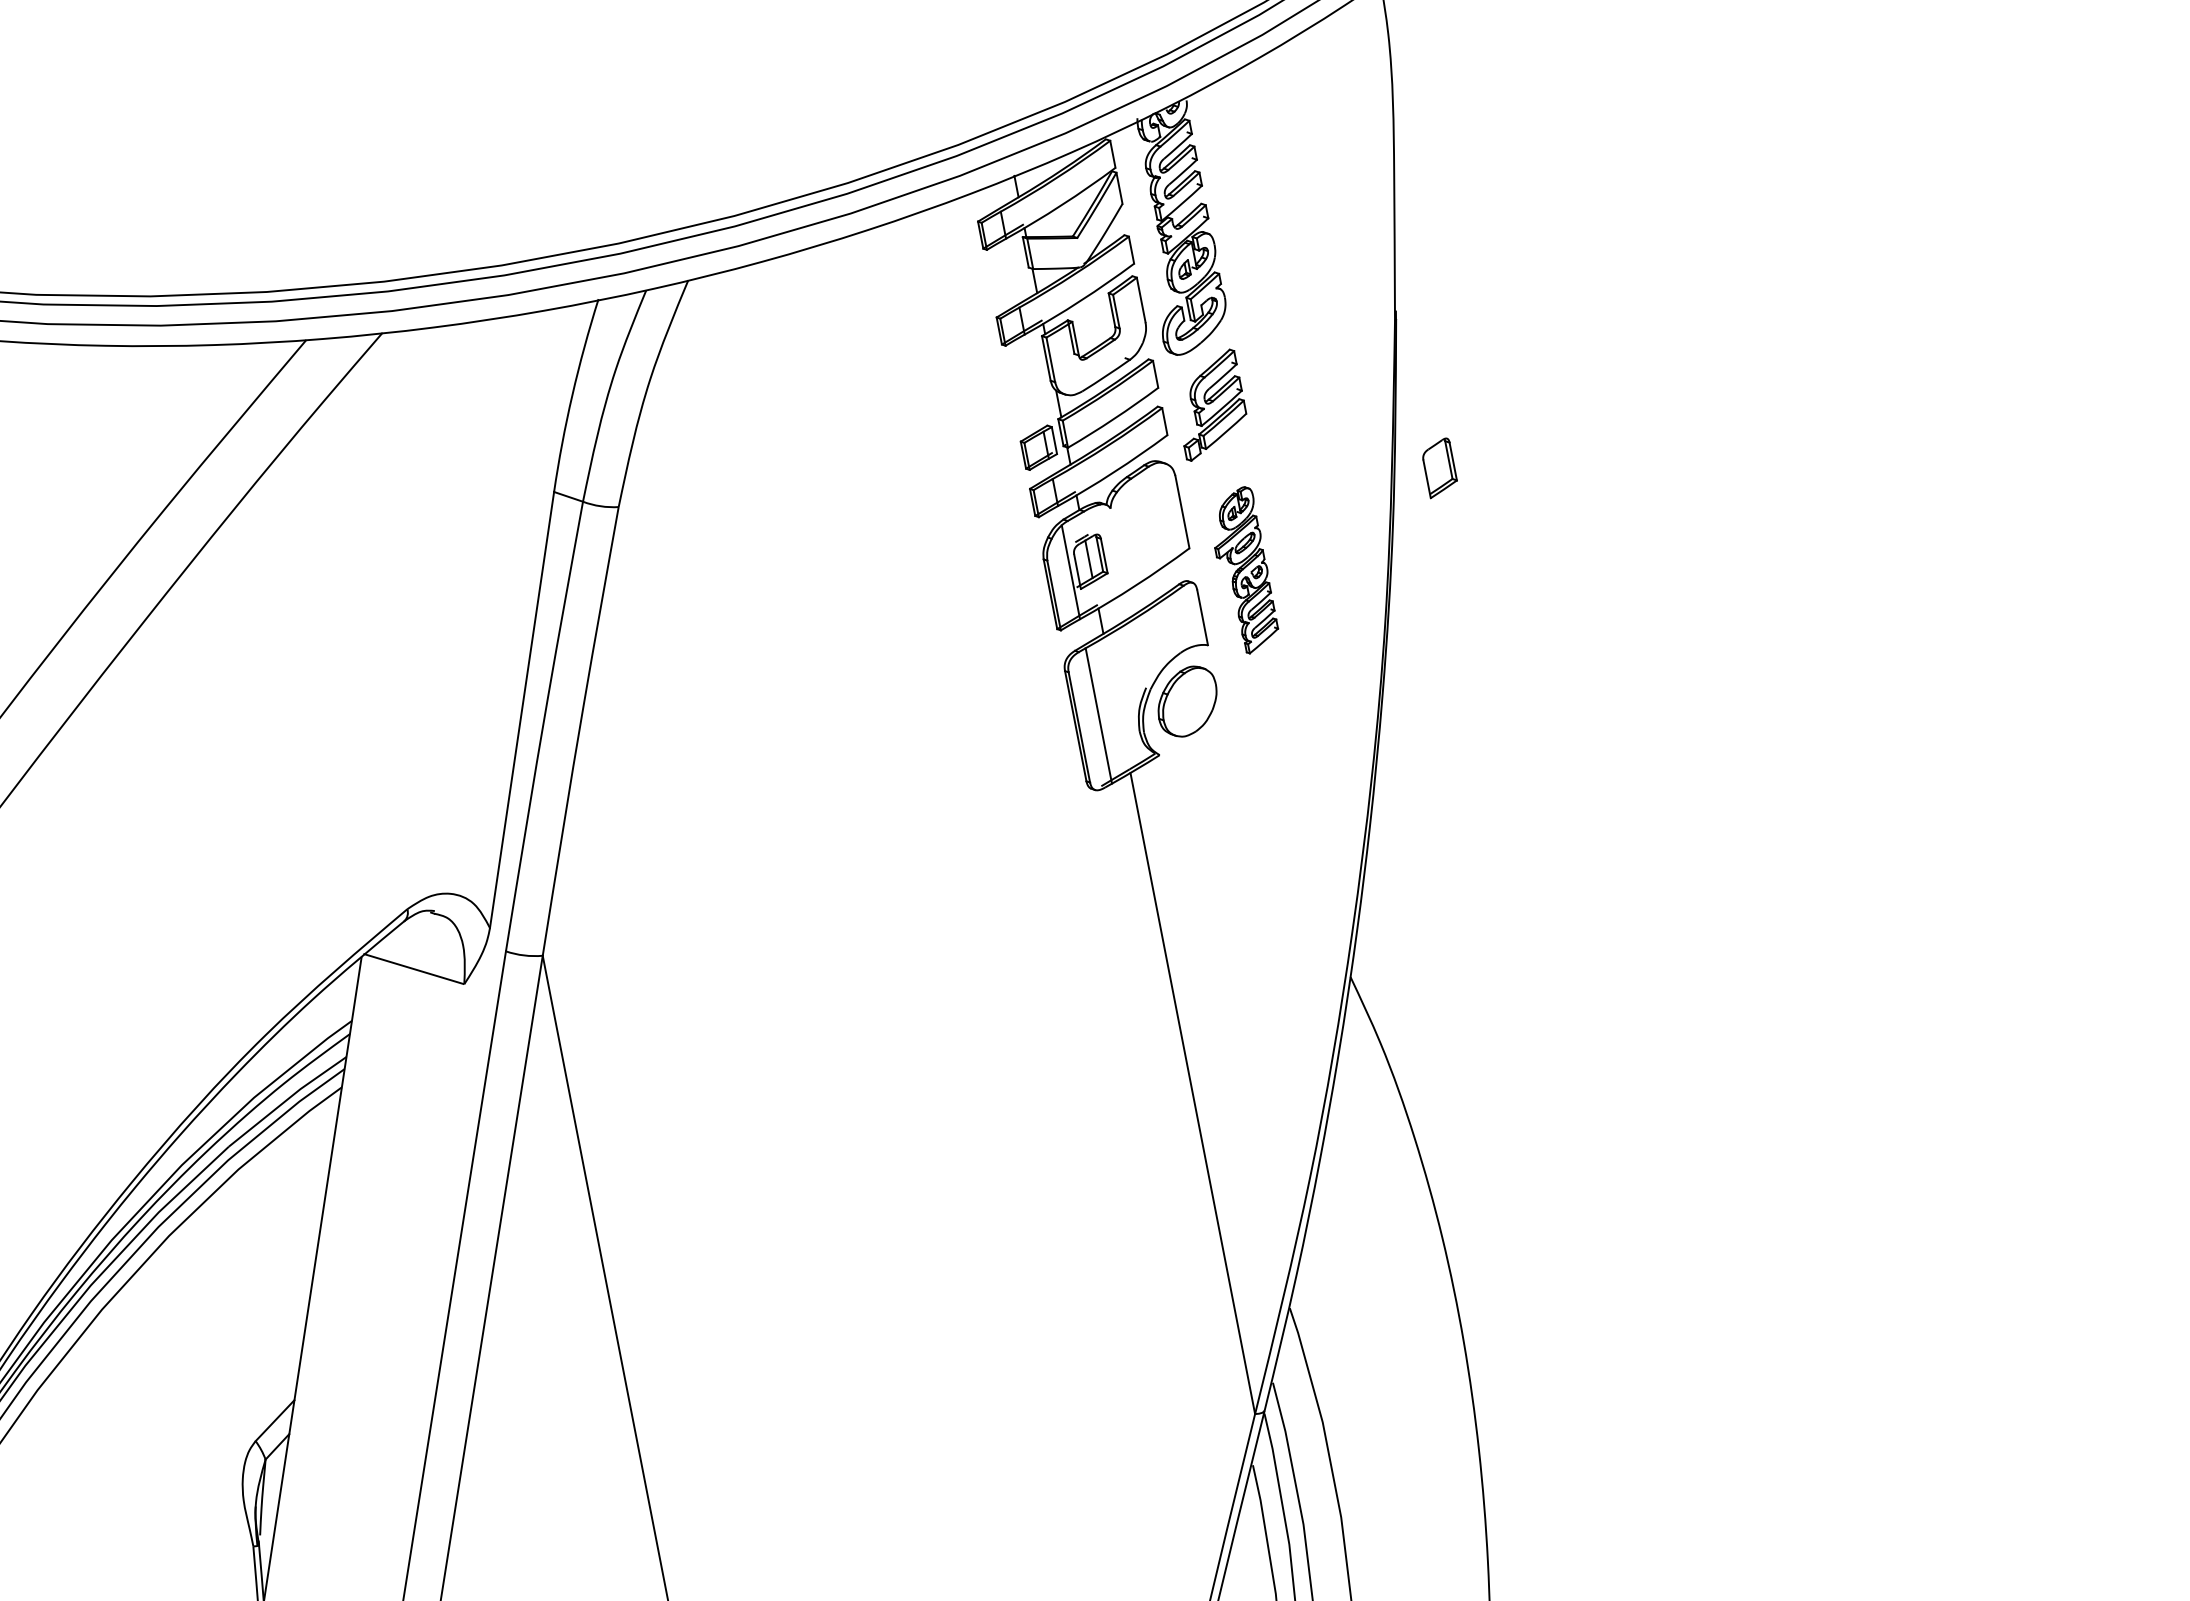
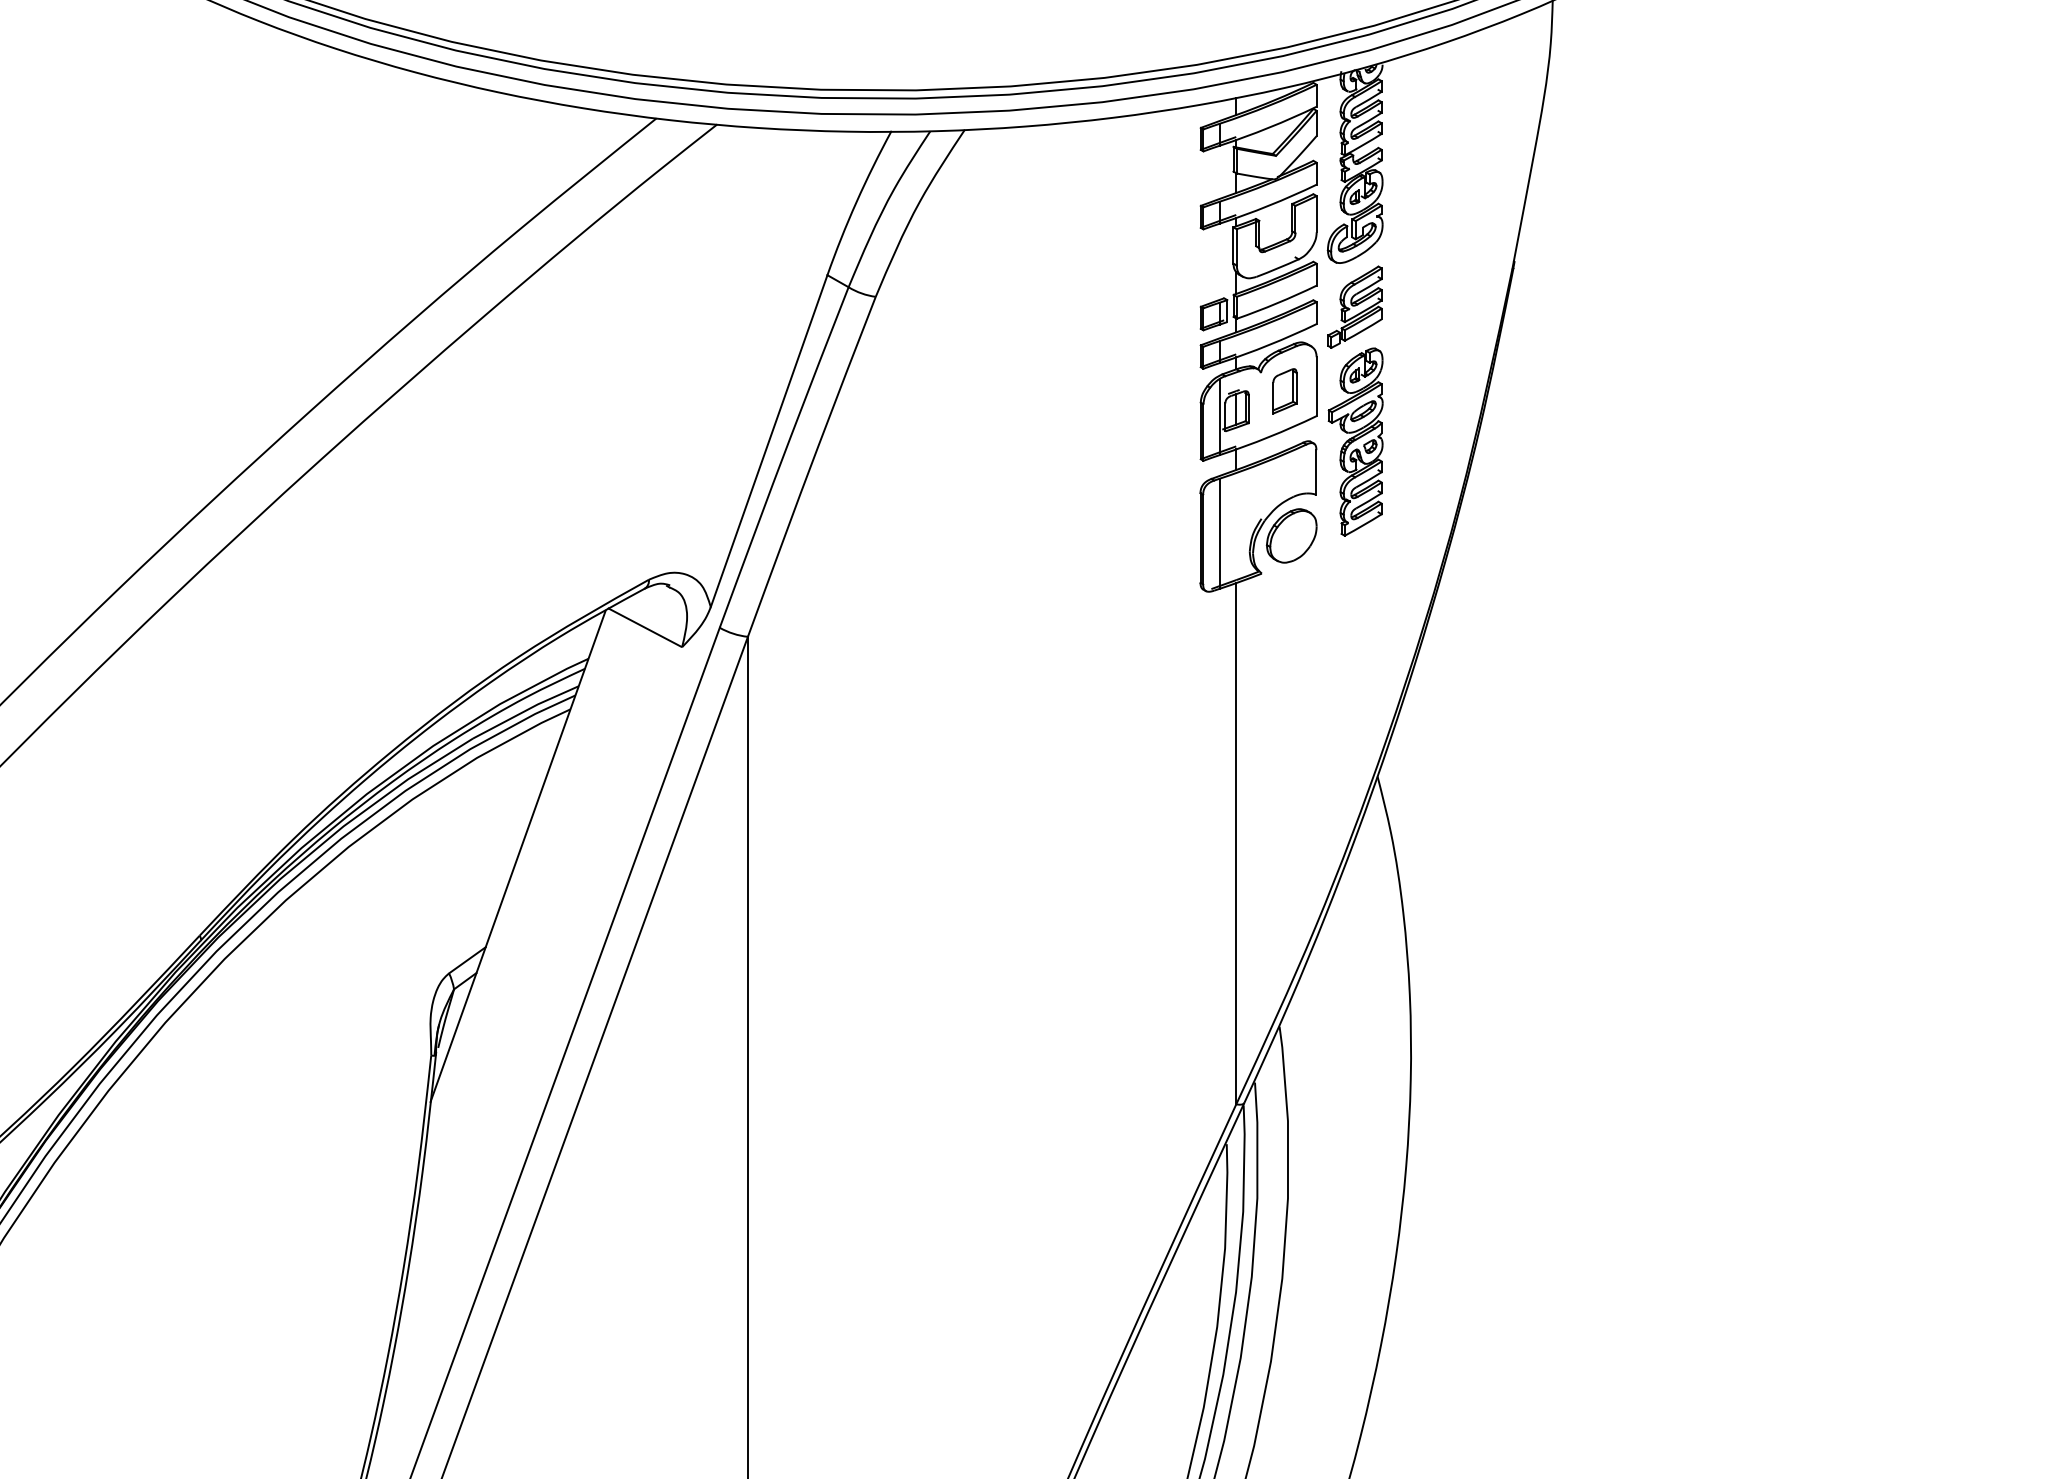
part: (1439, 468) -> (1284, 391), moved
part: (1243, 570) -> (1355, 441), size x1.43

